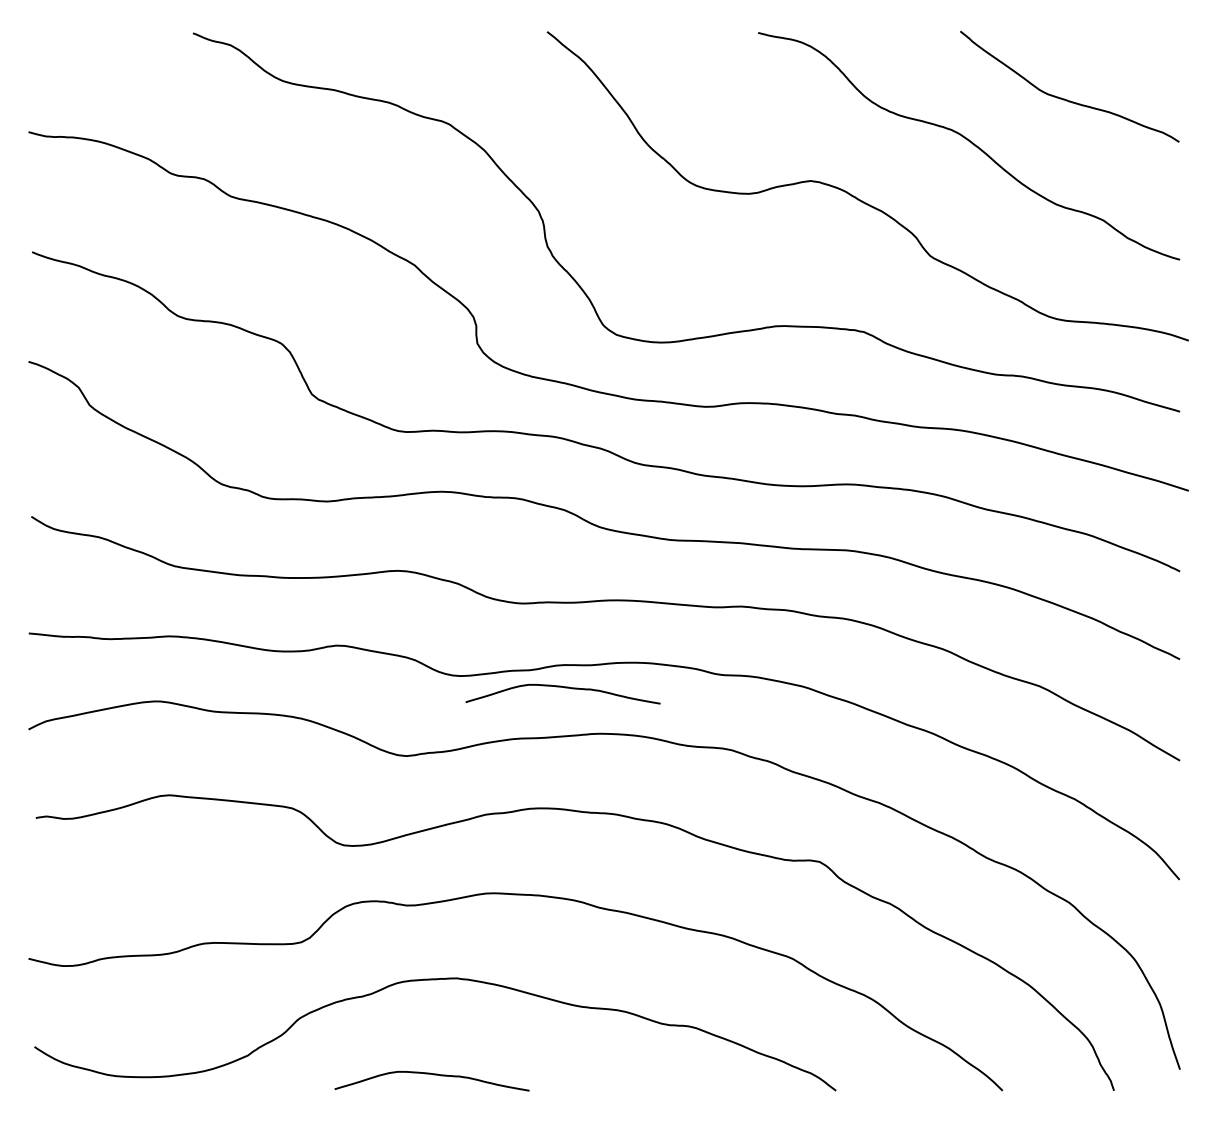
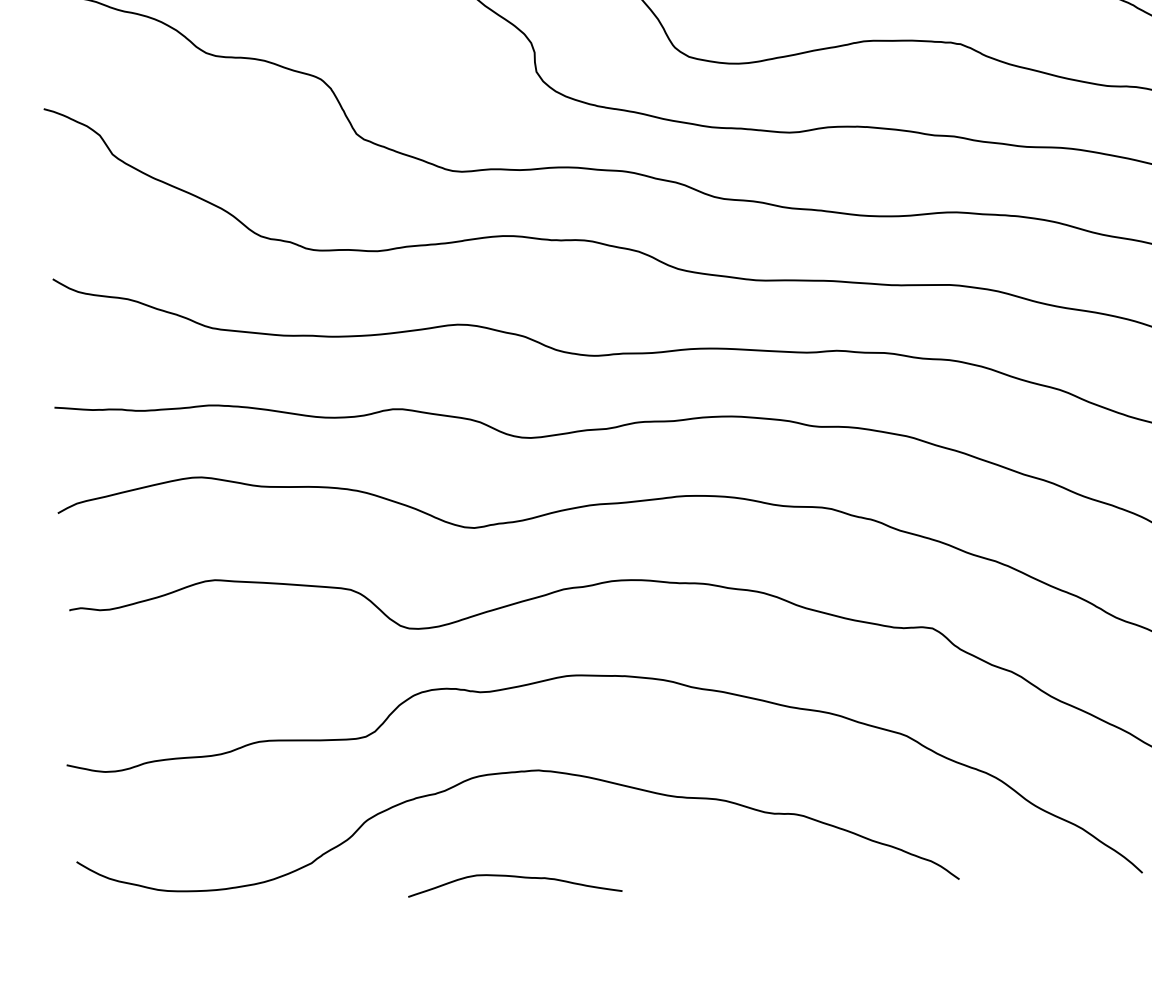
curve: (564, 688) -> (645, 447), removed

